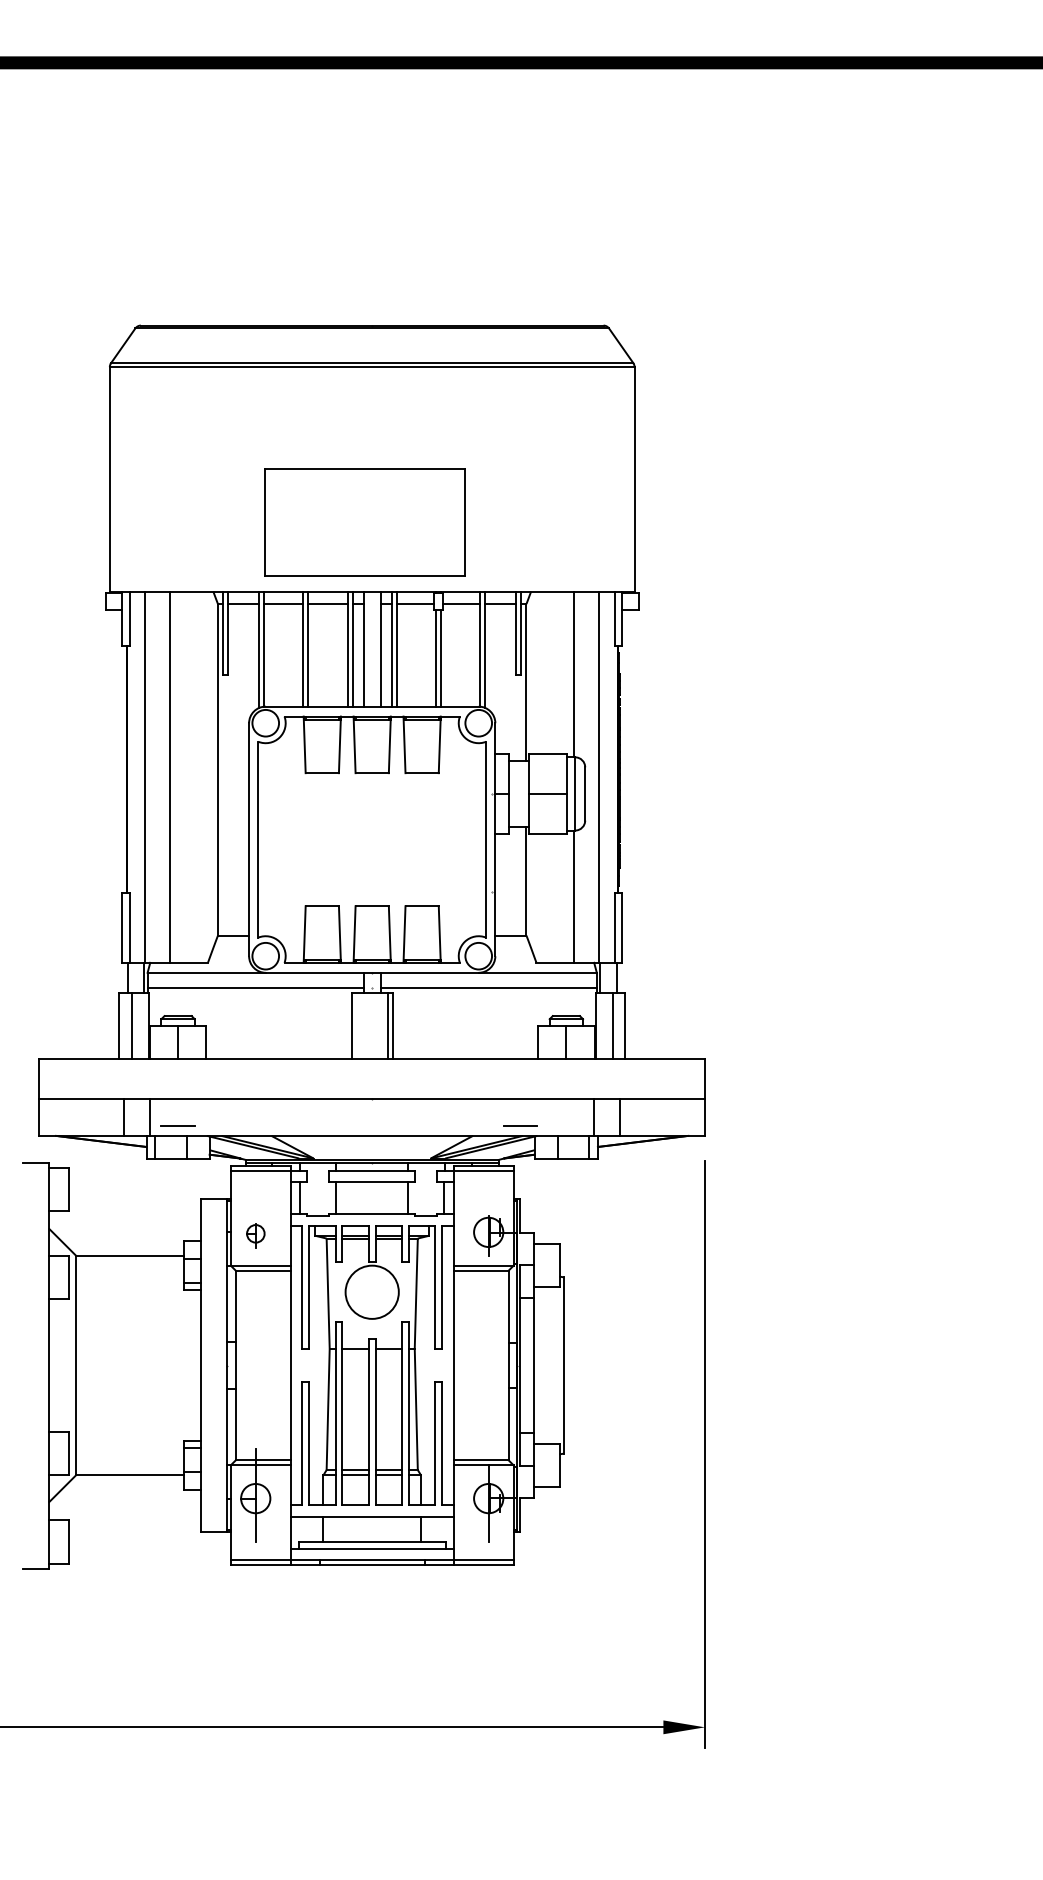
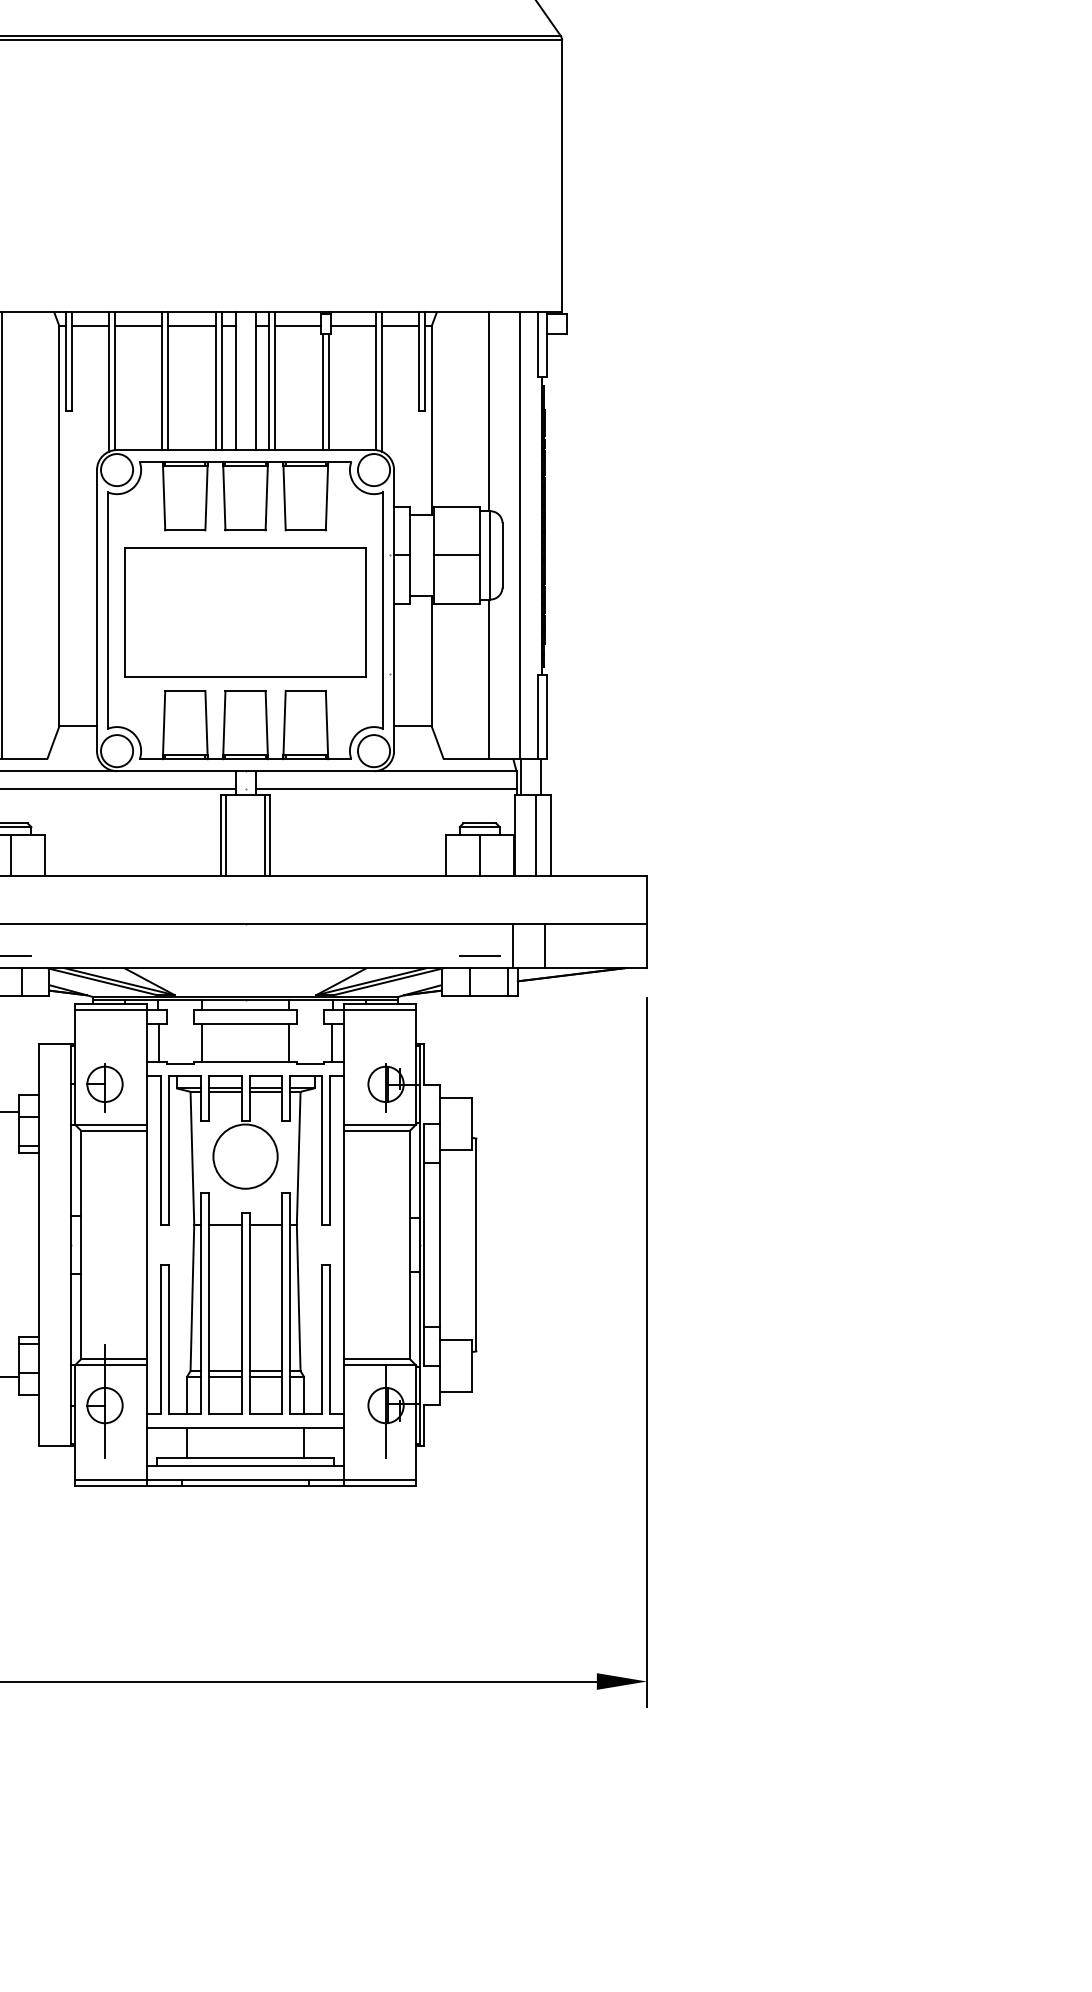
part: (364, 522) -> (244, 612), moved
line: (356, 1025) -> (226, 834), added
line: (520, 1125) -> (479, 955), moved
part: (255, 1235) -> (104, 1088), size x1.67

